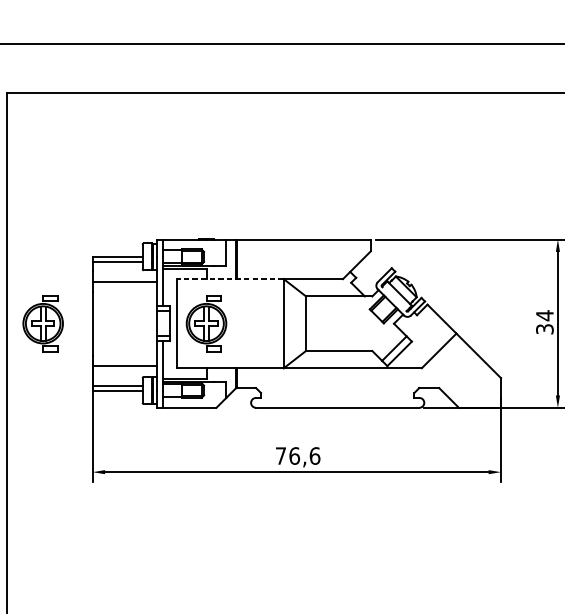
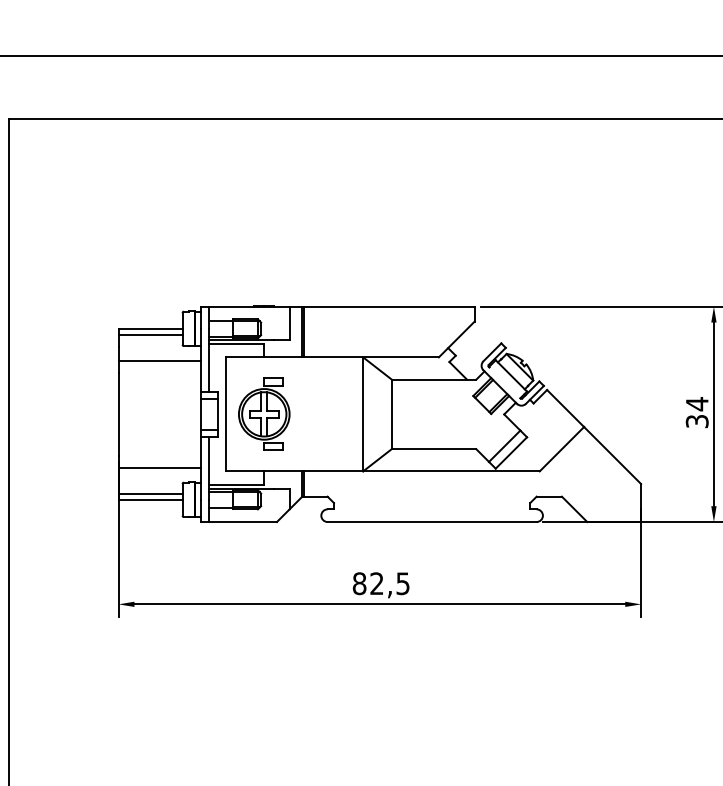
line: (230, 279) -> (294, 357), dashed -> solid
part: (43, 323) -> (55, 413), removed
text: (298, 455) -> (381, 583), 76,6 -> 82,5

